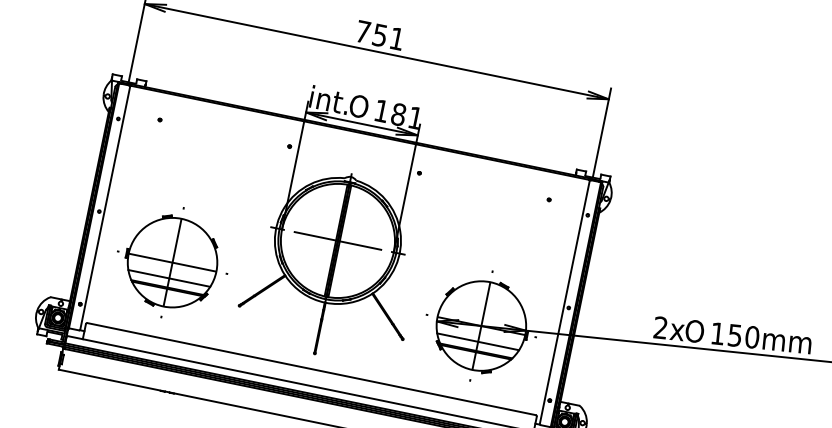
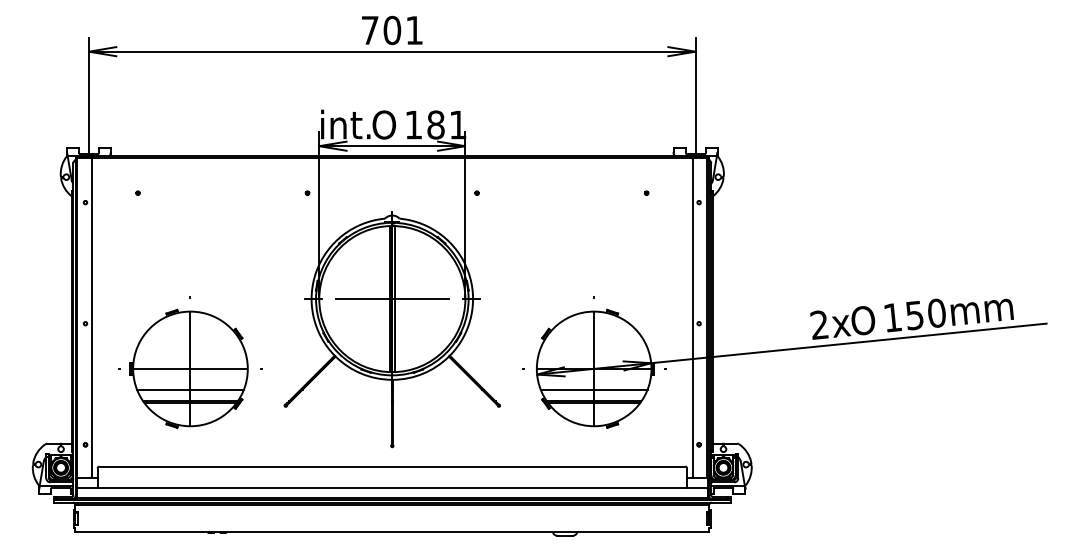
text: (380, 35) -> (392, 30), 751 -> 701

